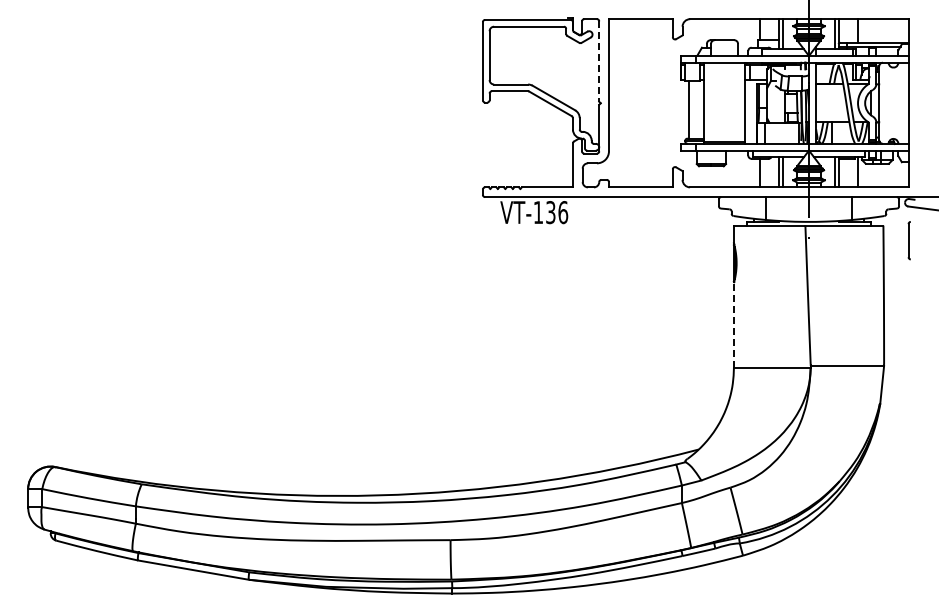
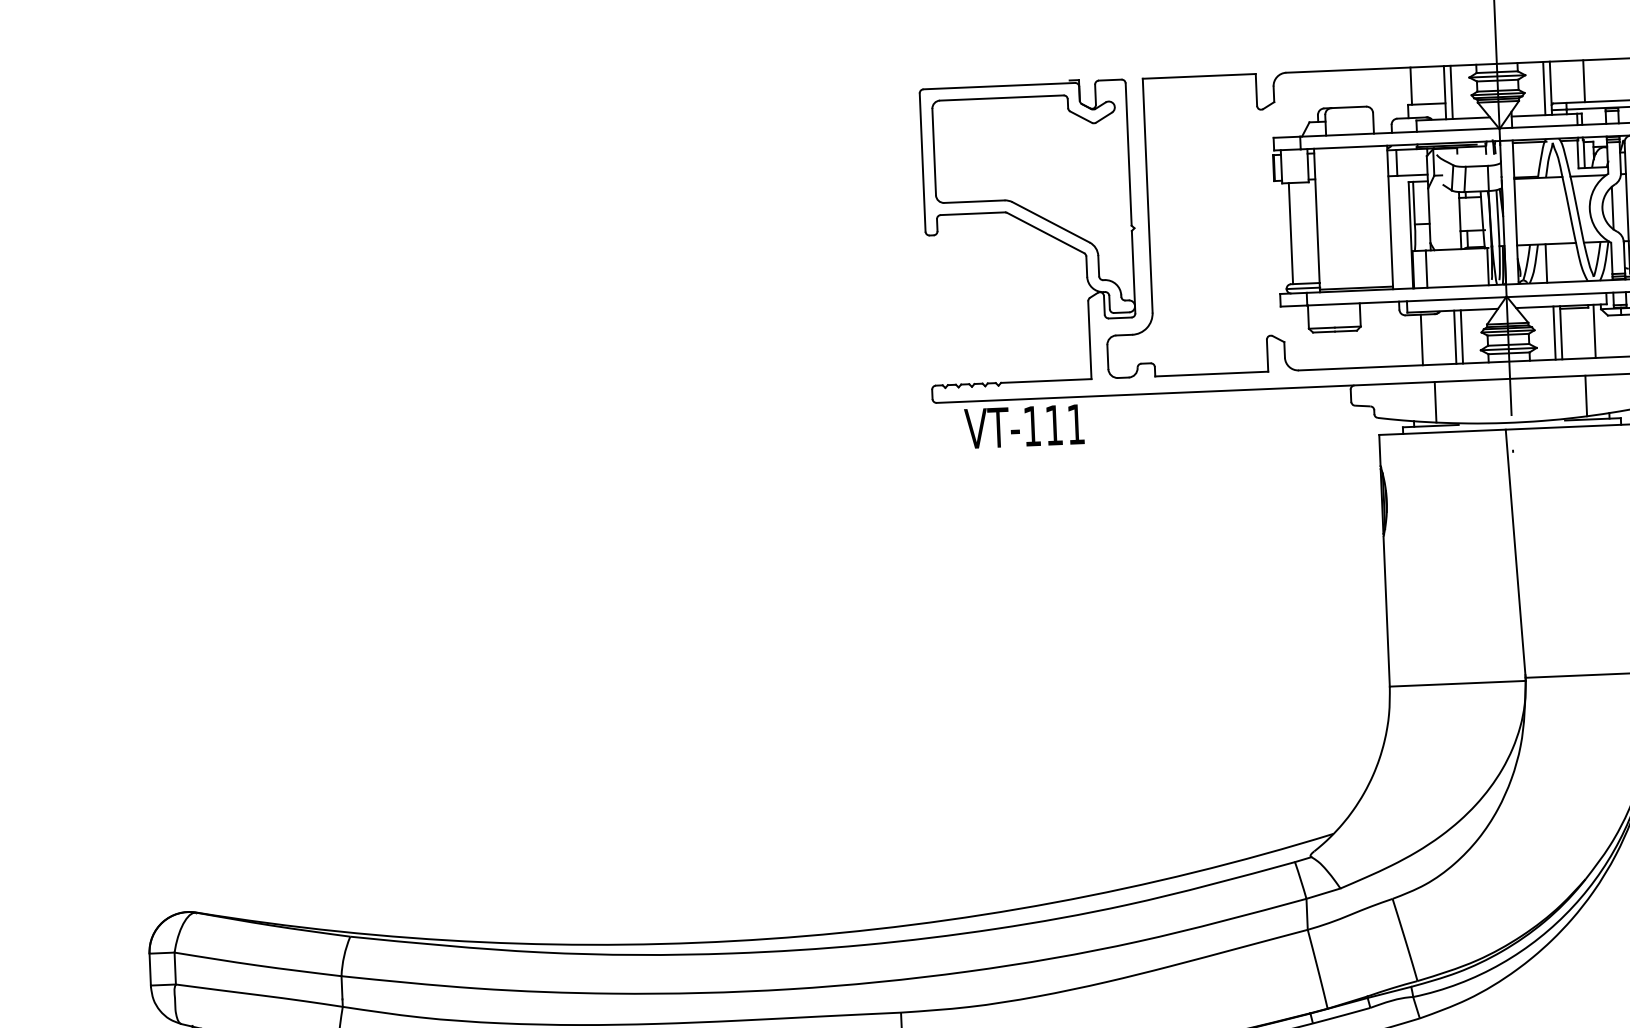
line: (599, 62) -> (1129, 156), dashed -> solid
text: (557, 212) -> (1065, 424), VT-136 -> VT-111
line: (733, 324) -> (1385, 609), dashed -> solid

